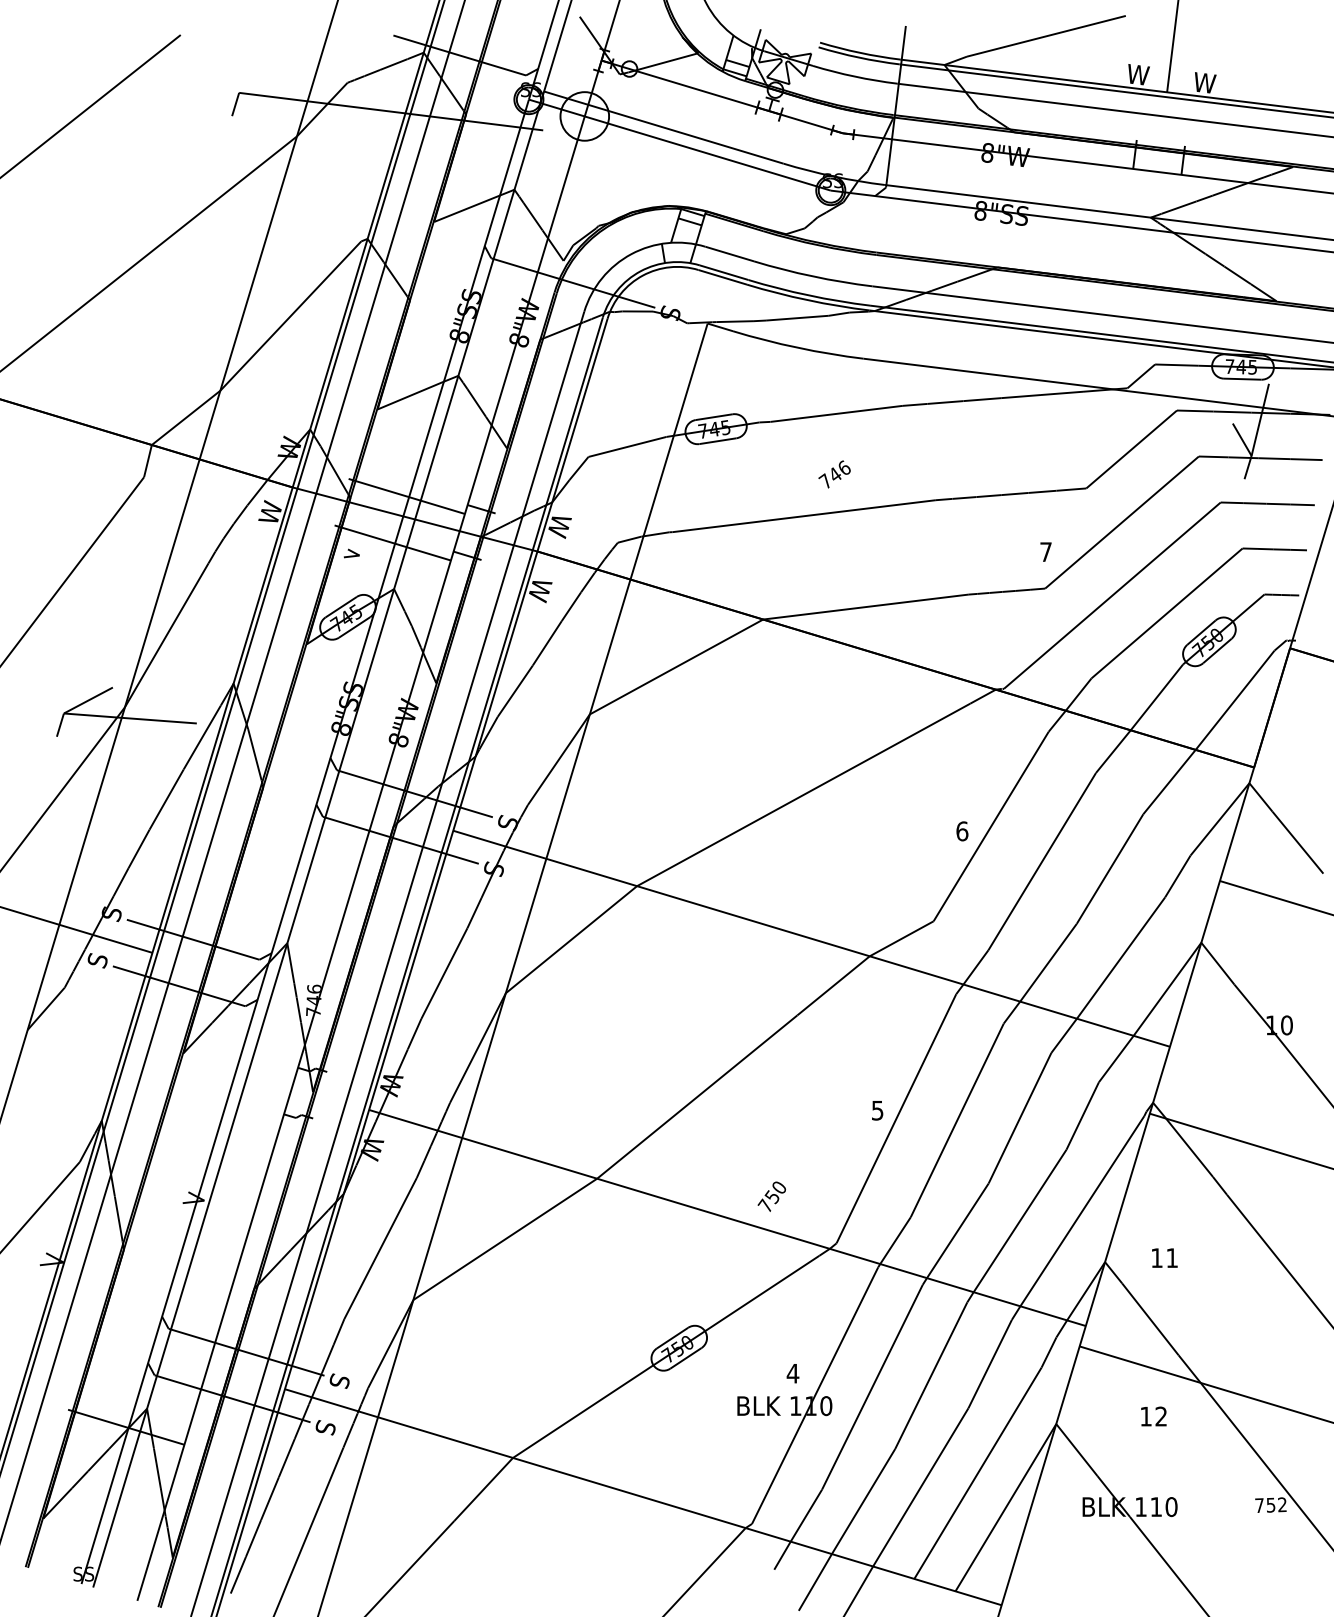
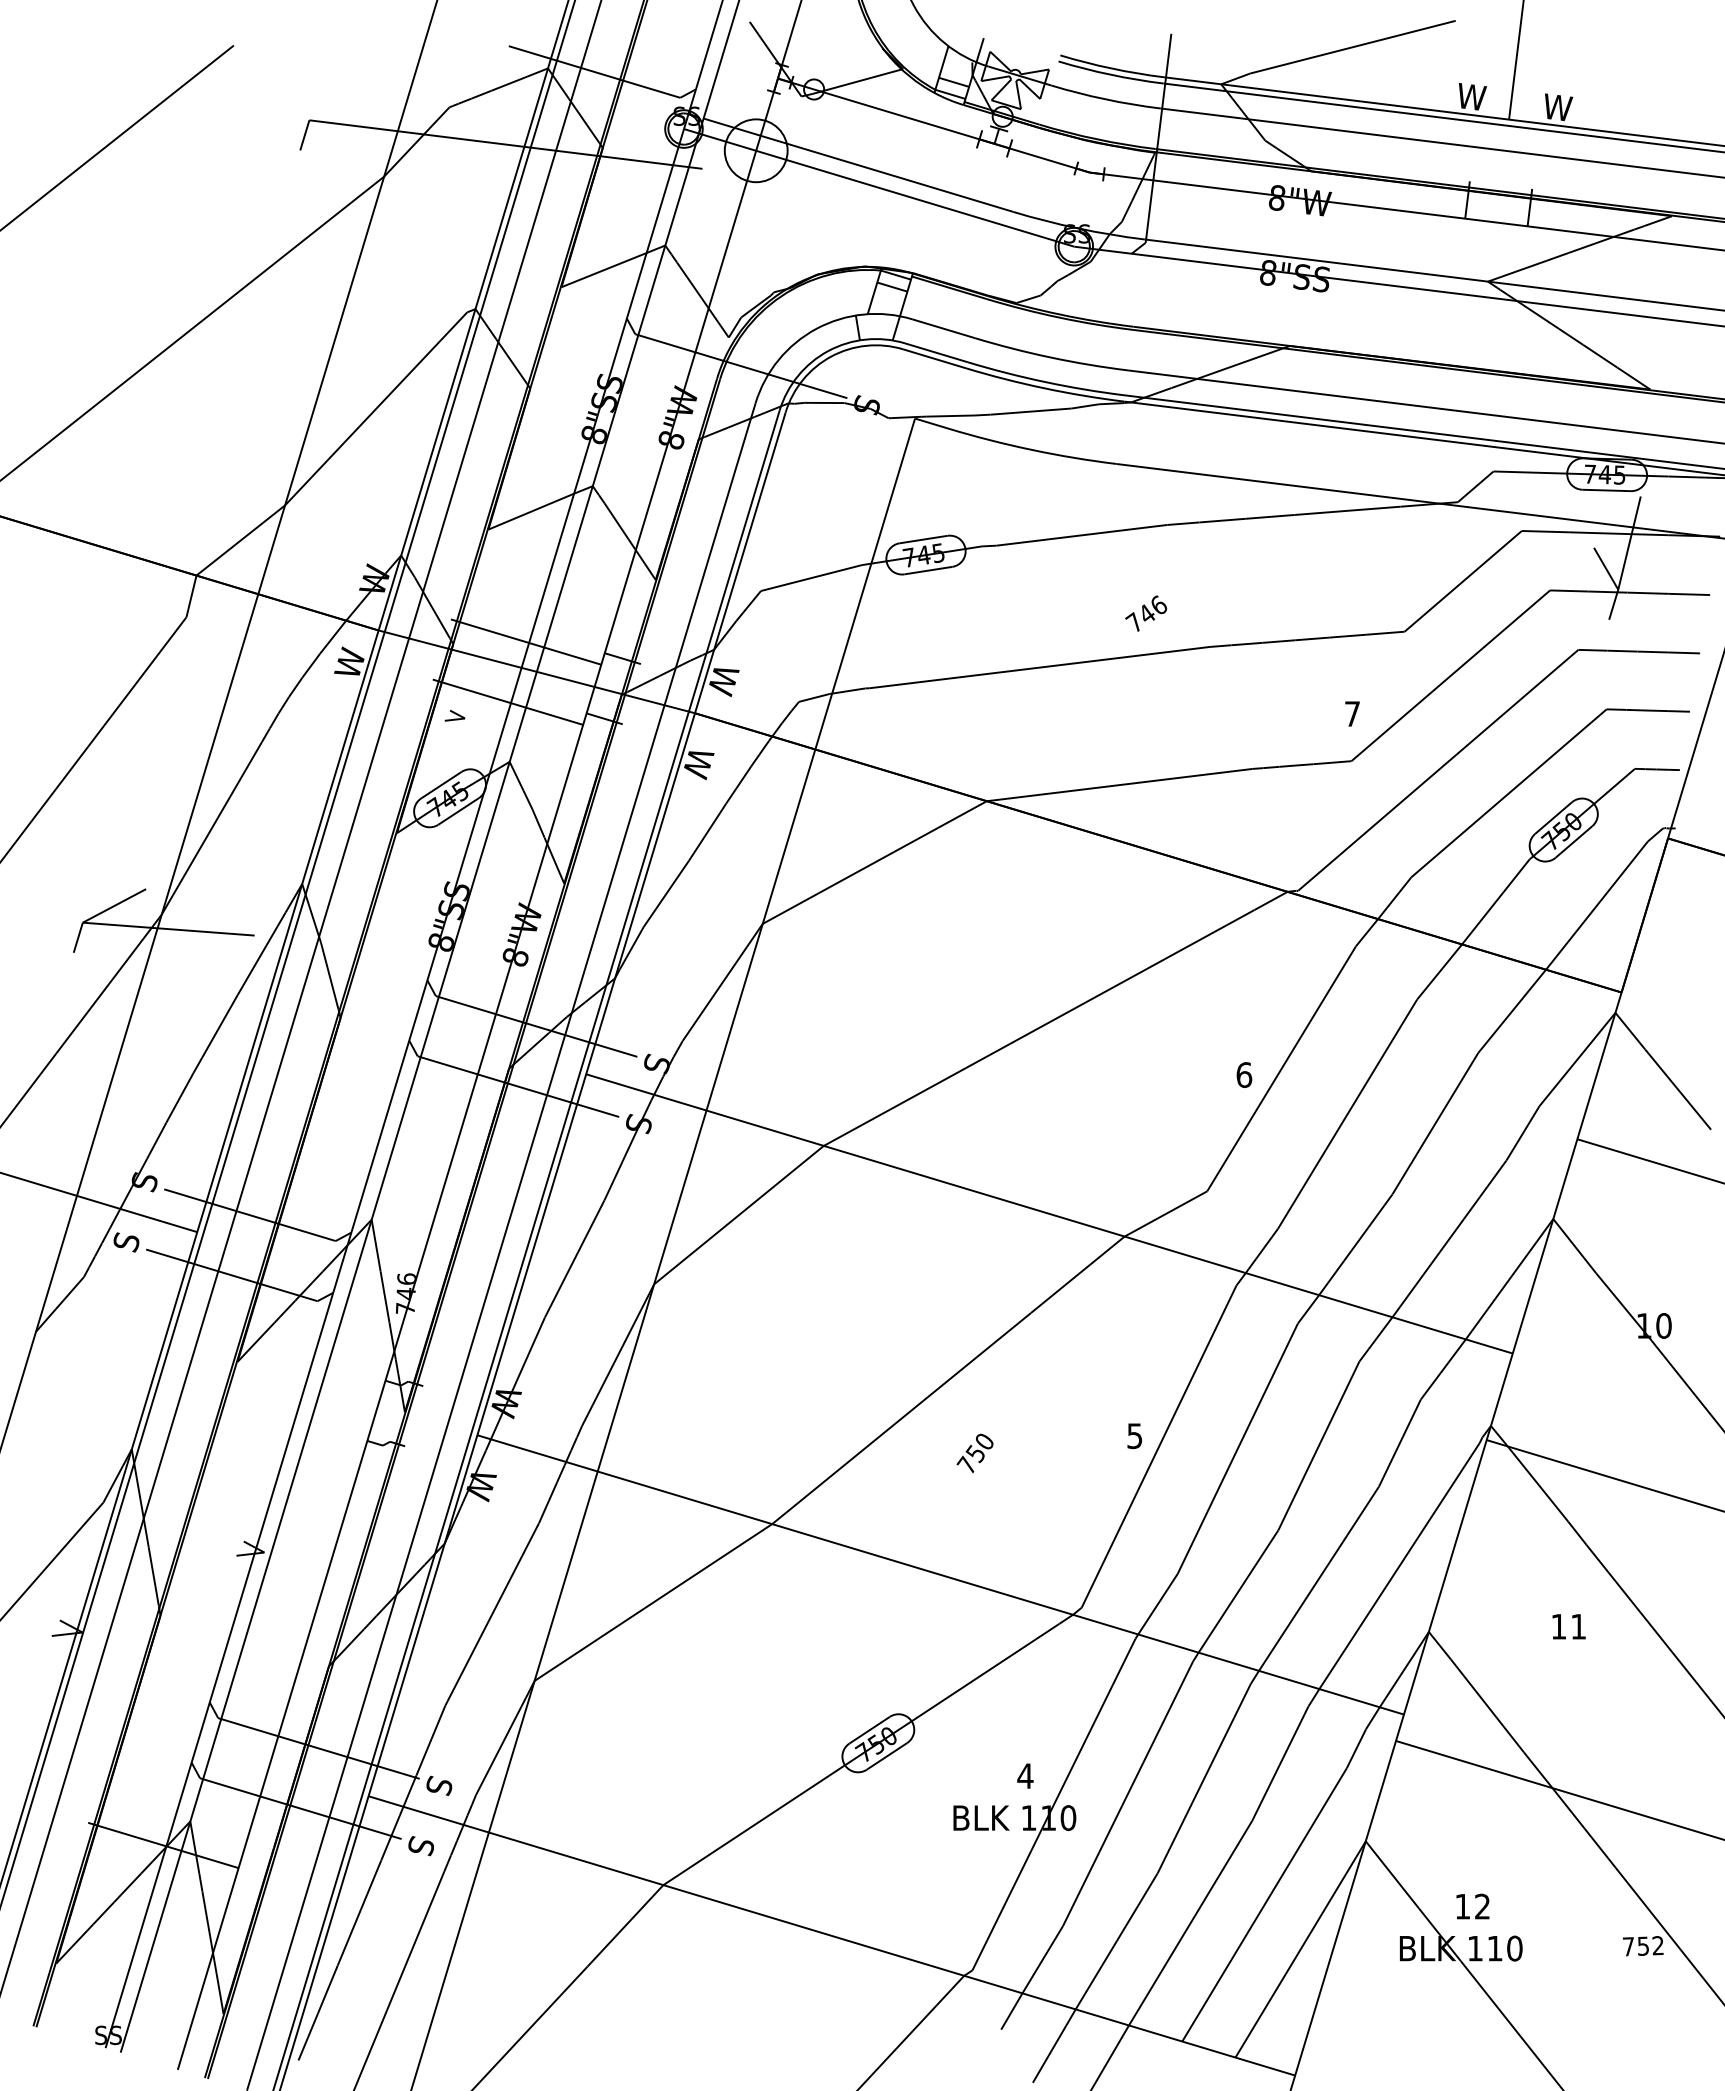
text: (834, 474) -> (1146, 613), moved
text: (771, 1196) -> (974, 1453), moved
text: (1164, 1257) -> (1568, 1626), moved
text: (1153, 1416) -> (1472, 1906), moved

